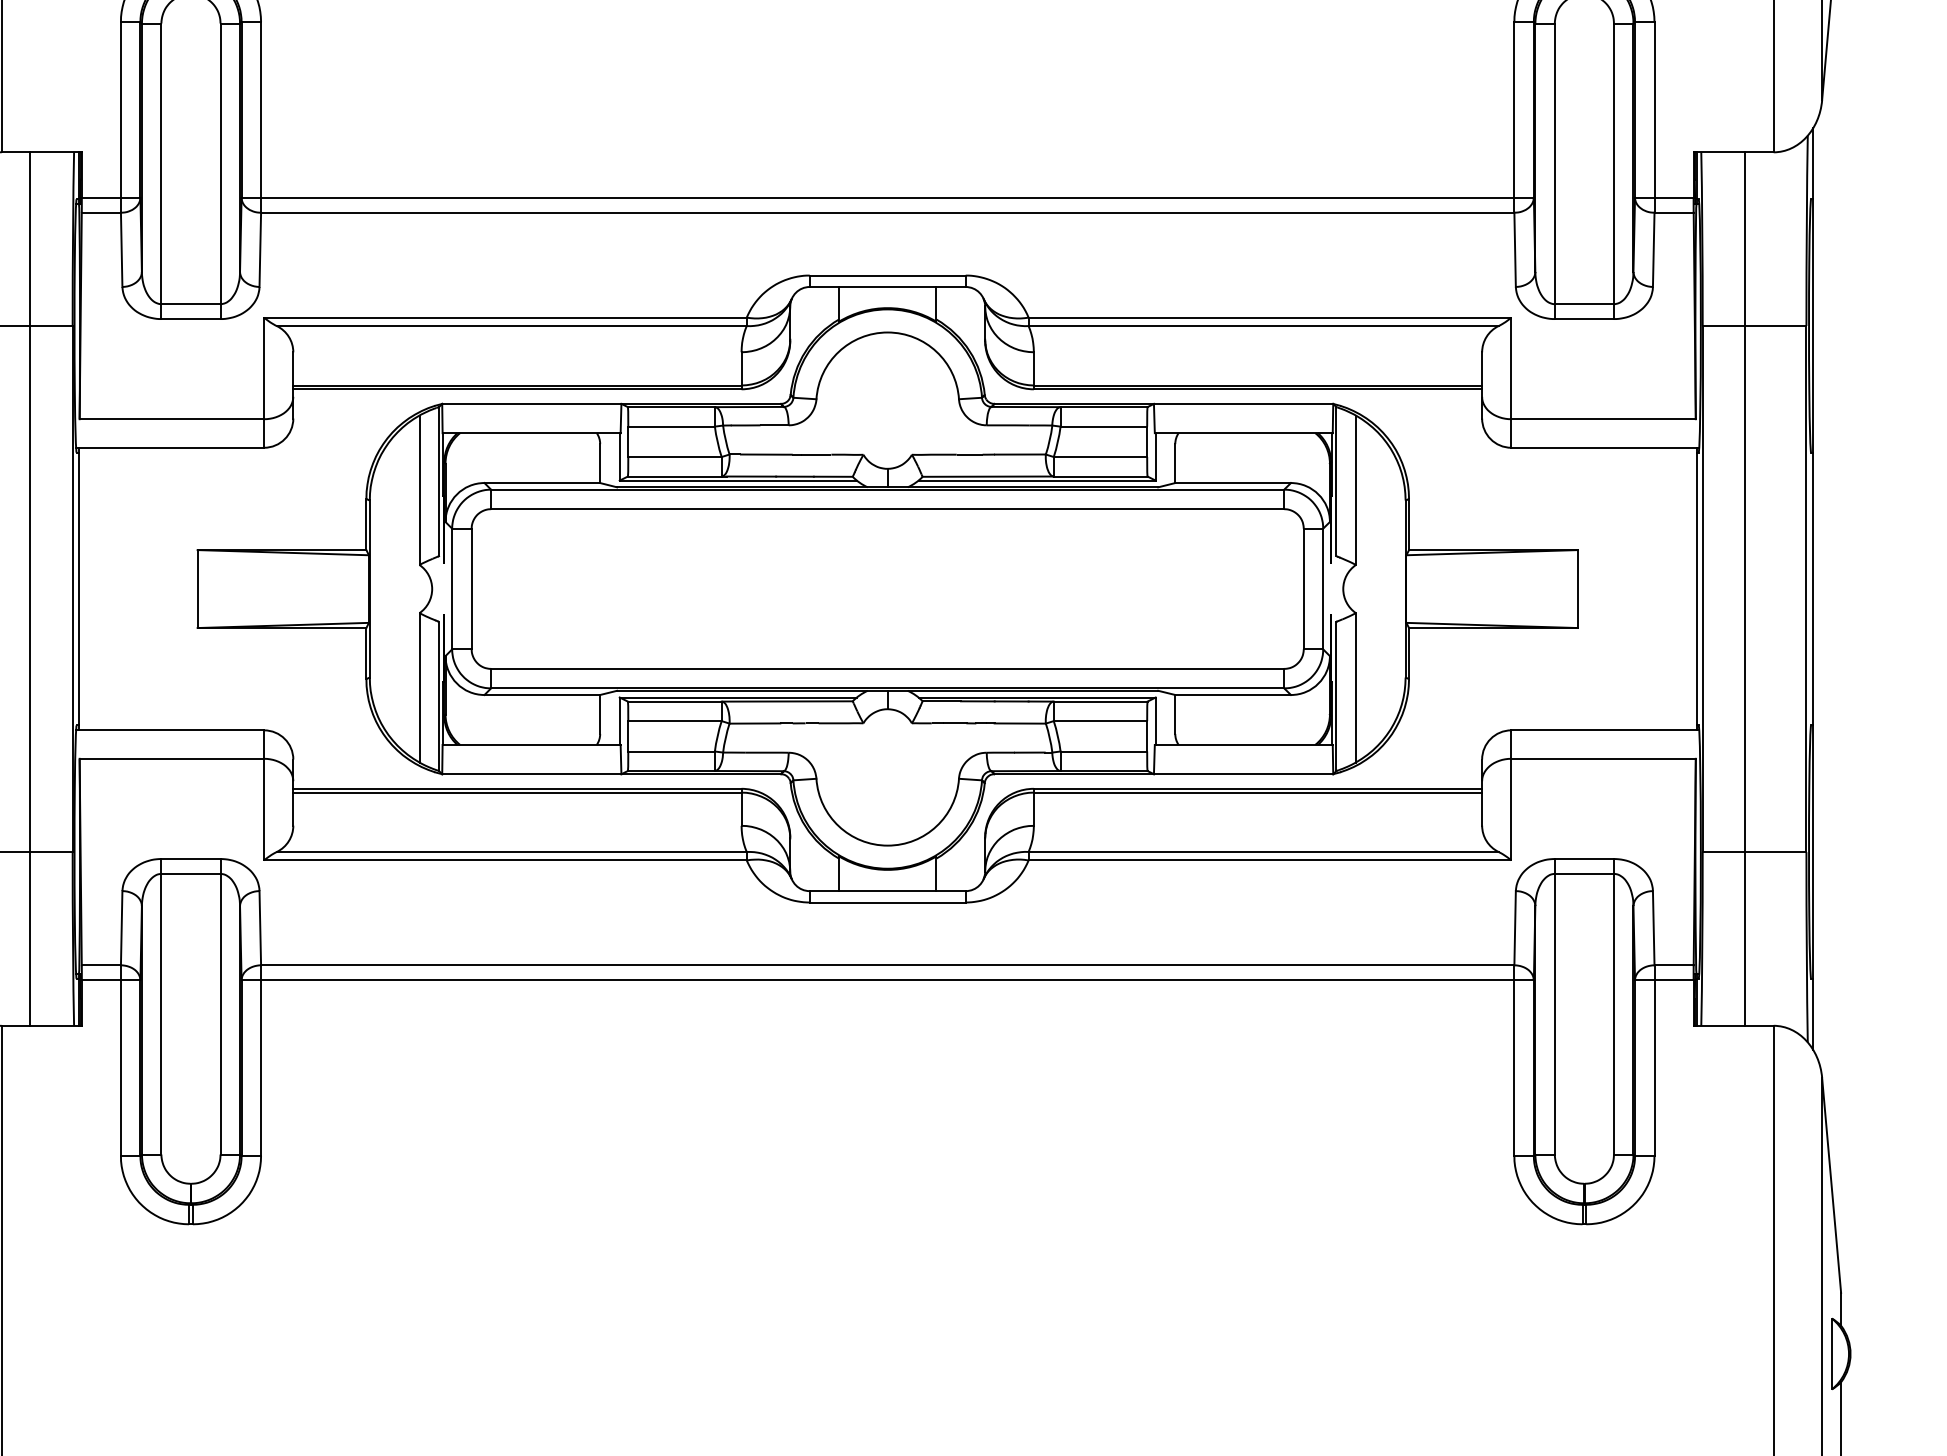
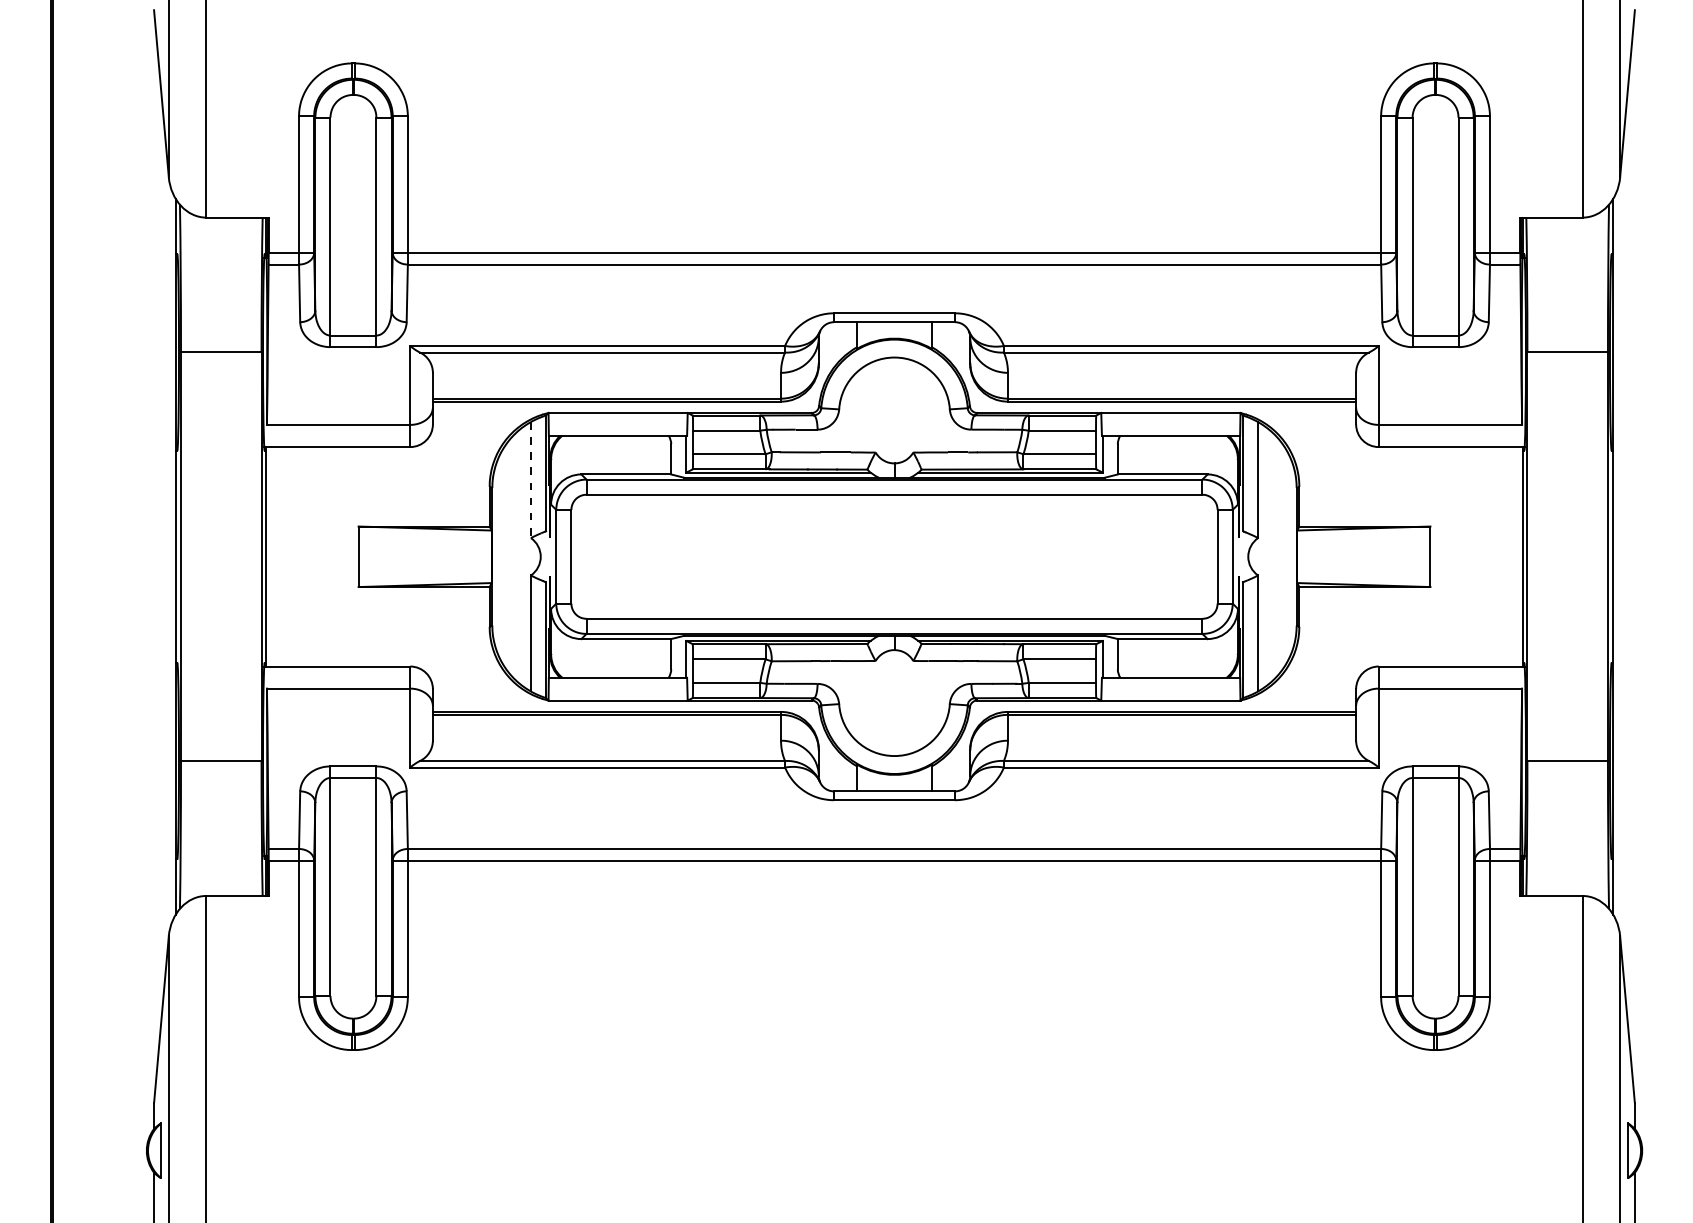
line: (418, 490) -> (530, 480), solid -> dashed
line: (30, 588) -> (228, 556), removed
line: (1745, 588) -> (1560, 556), removed

